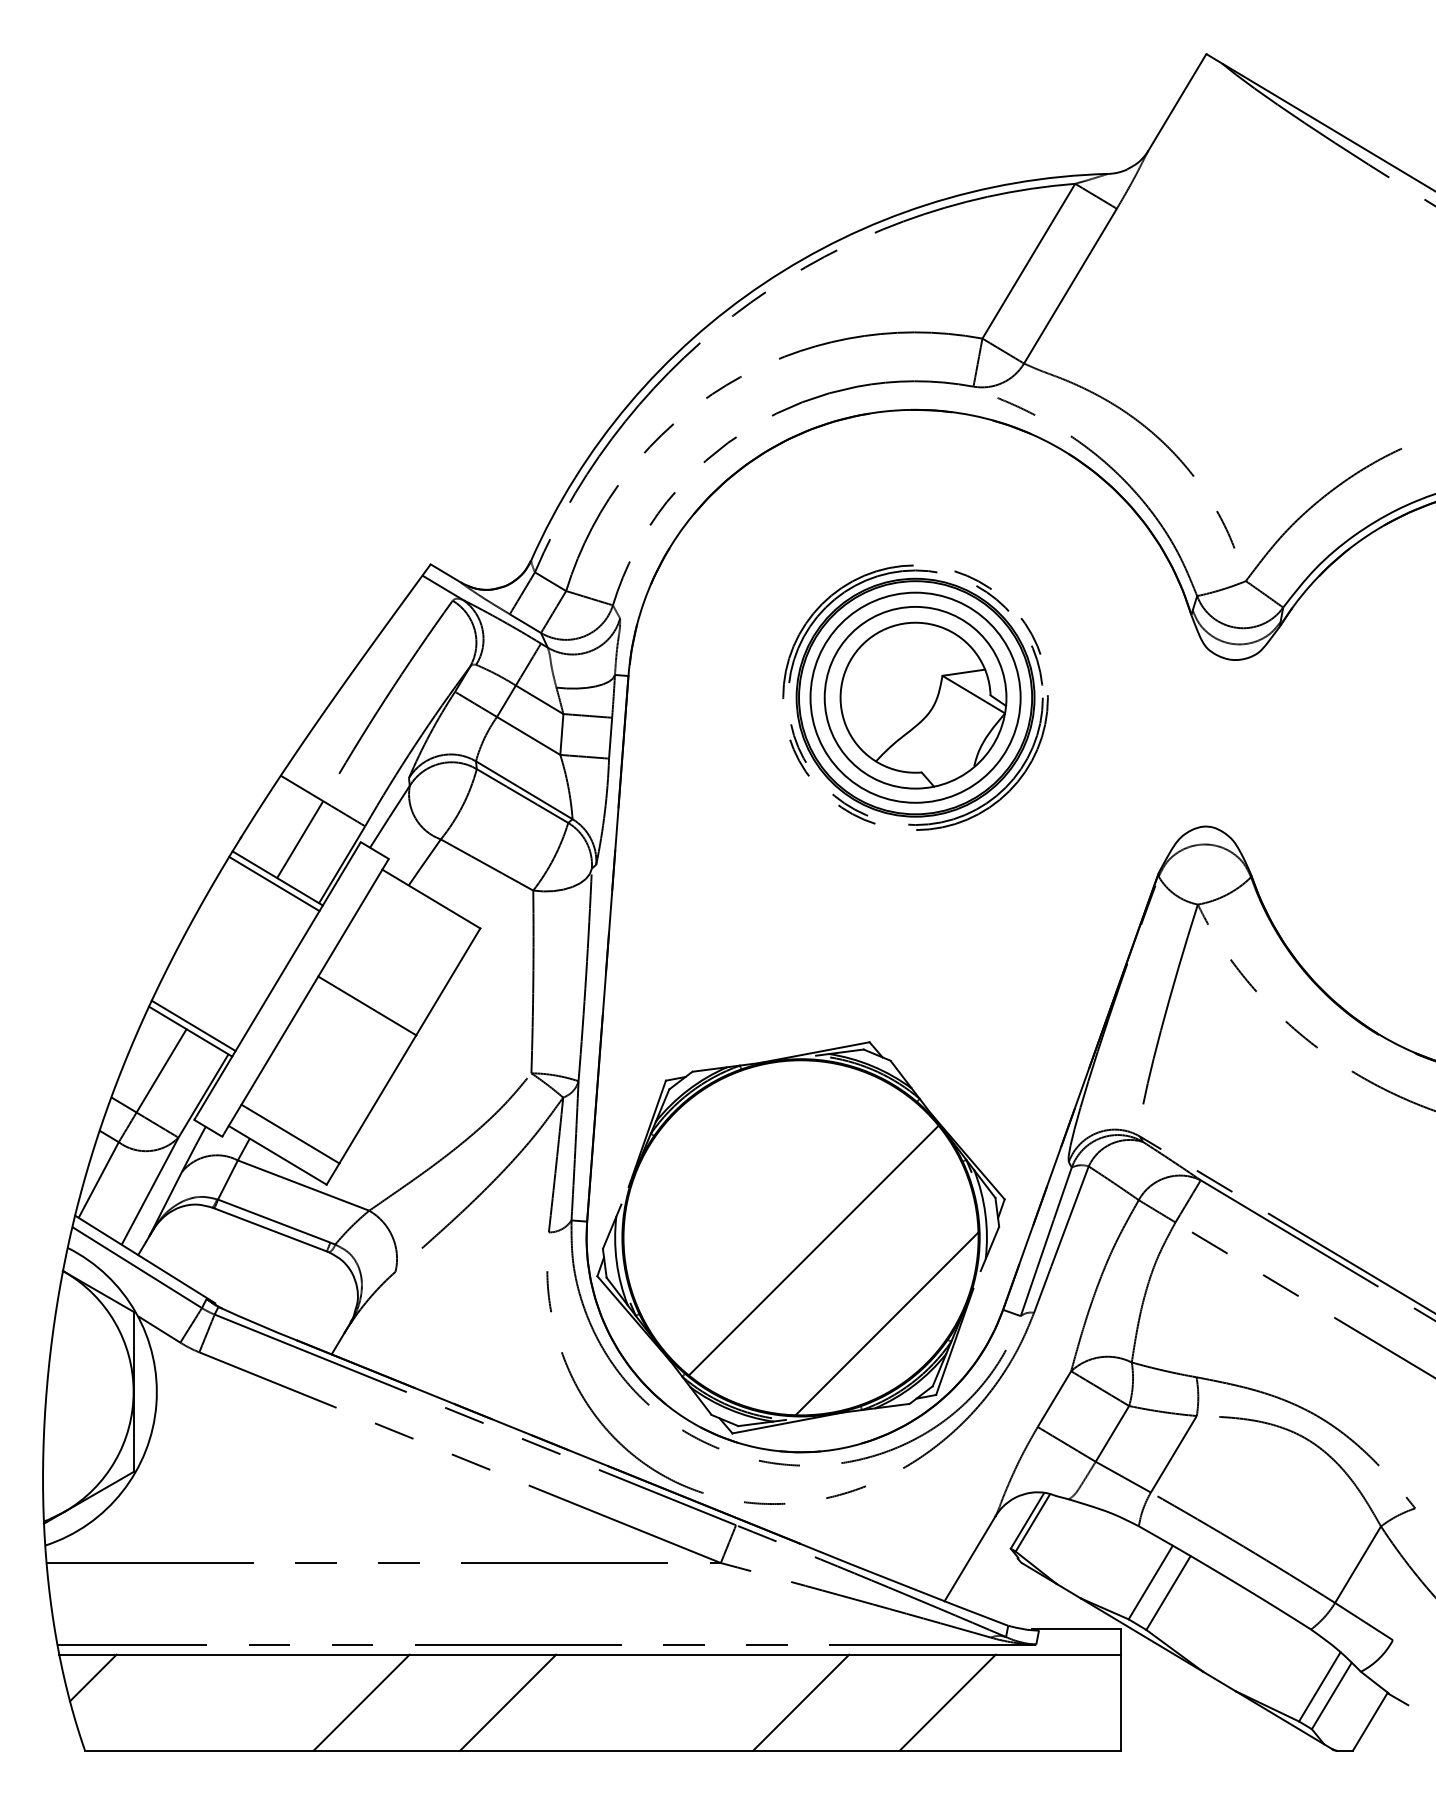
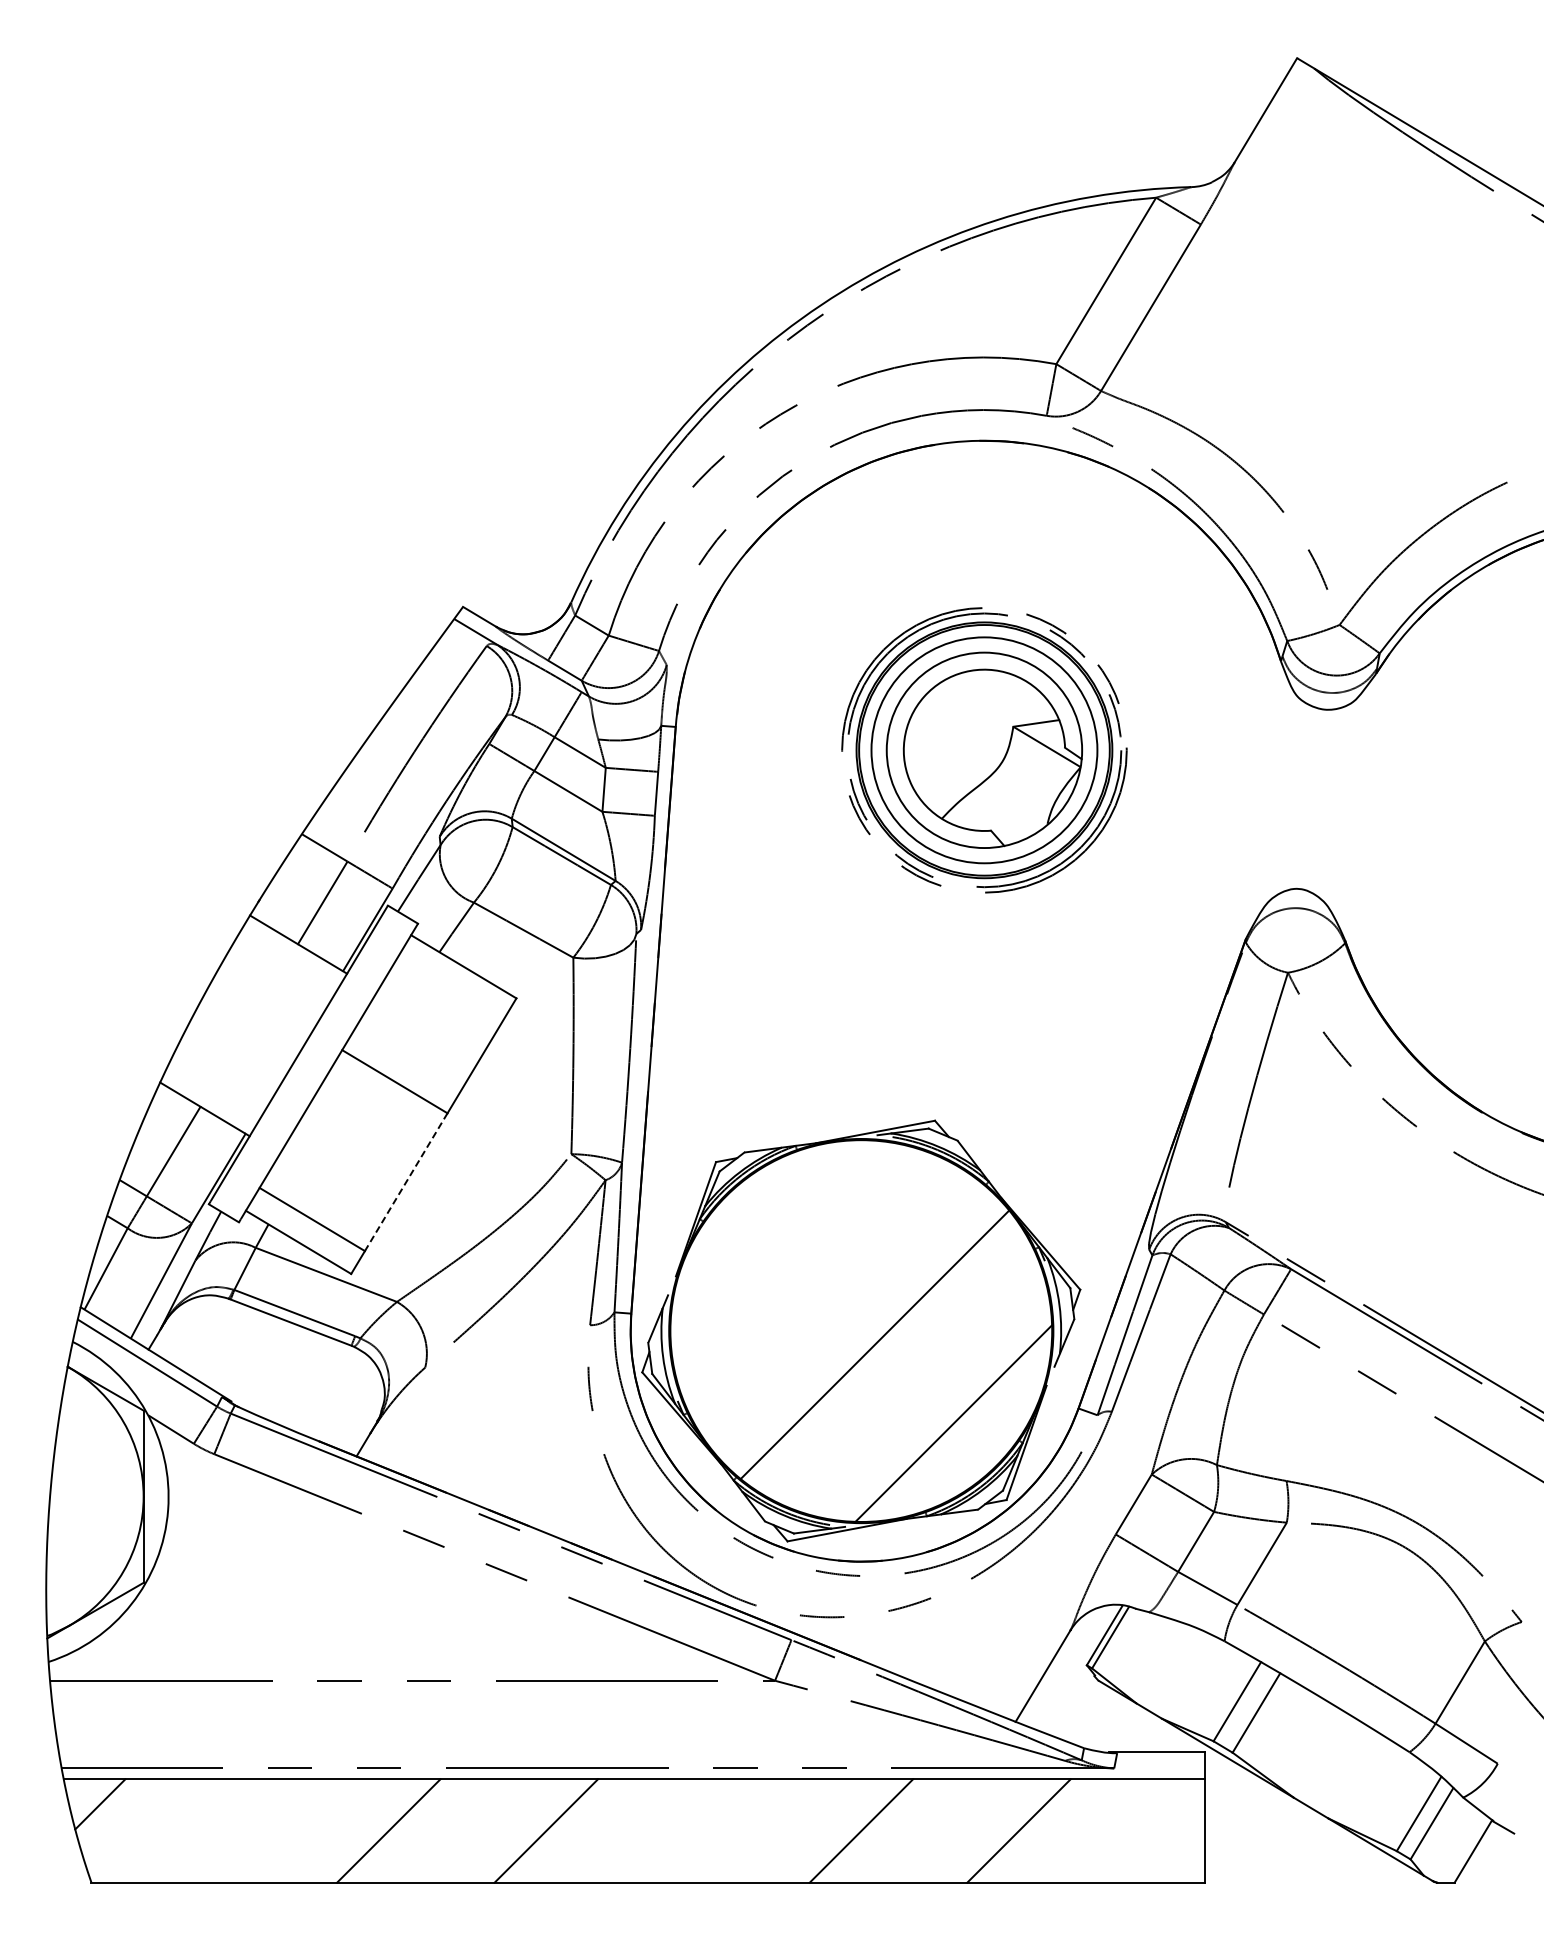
line: (273, 883) -> (294, 950), removed
line: (193, 1026) -> (208, 1103), removed
line: (377, 1099) -> (405, 1182), solid -> dashed

